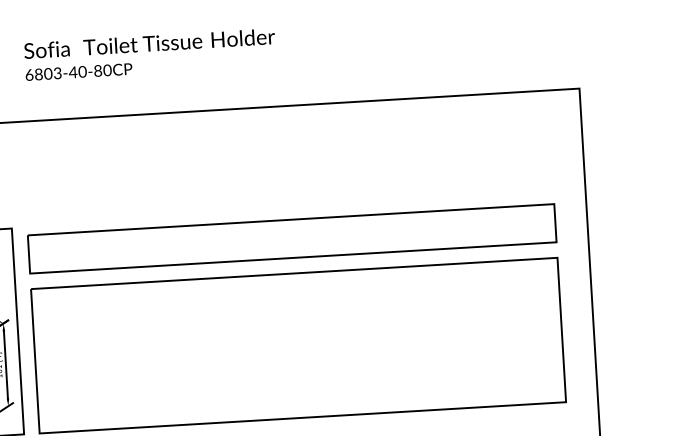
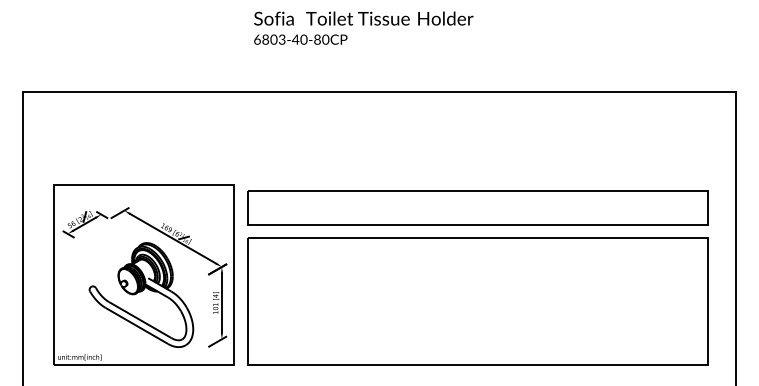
text: (149, 53) -> (363, 27), moved

